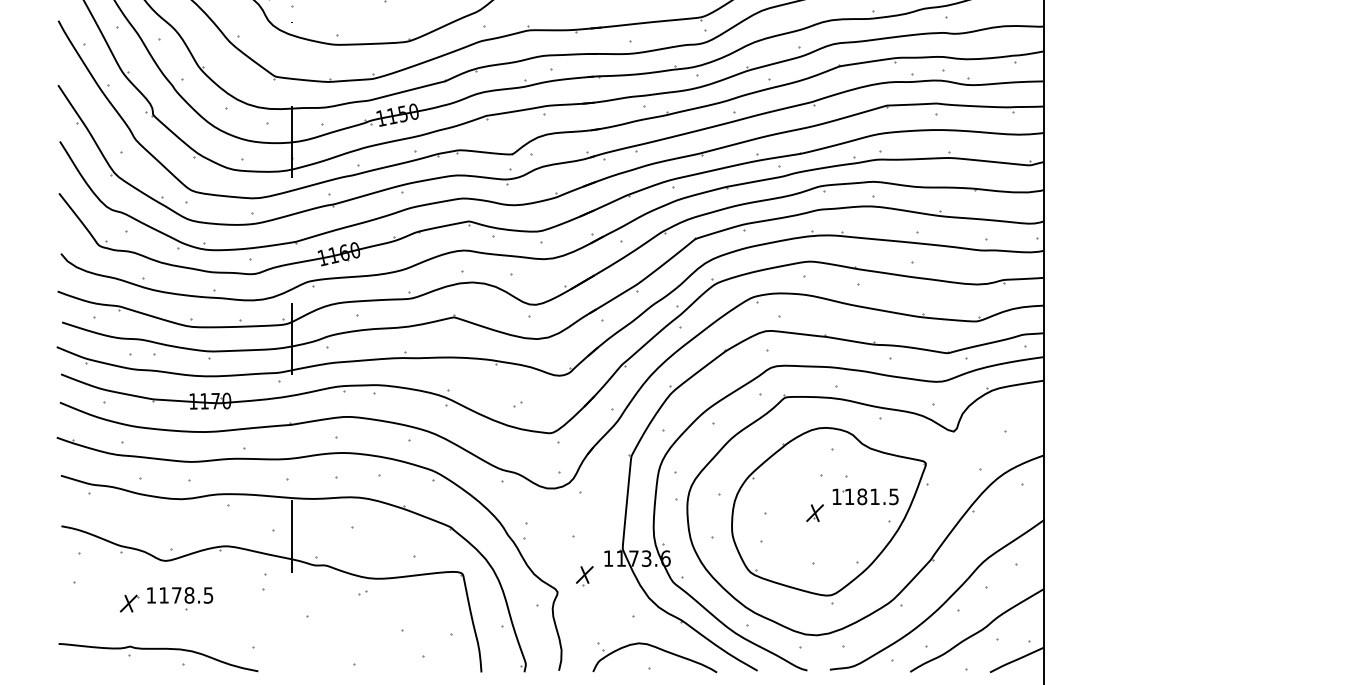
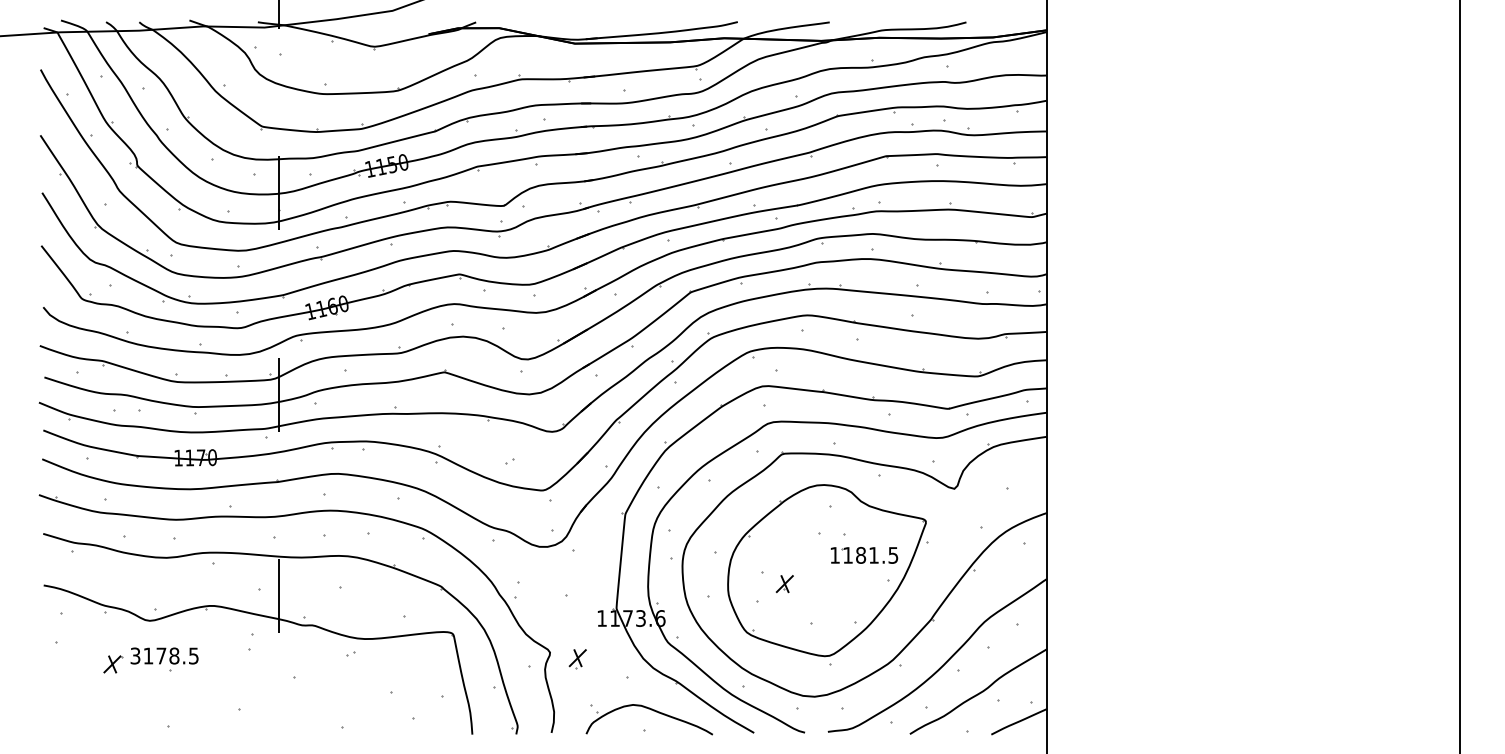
part: (814, 513) -> (784, 584), moved
part: (584, 576) -> (577, 659), moved
text: (151, 594) -> (135, 655), 1178.5 -> 3178.5
part: (158, 649) -> (142, 711), removed

